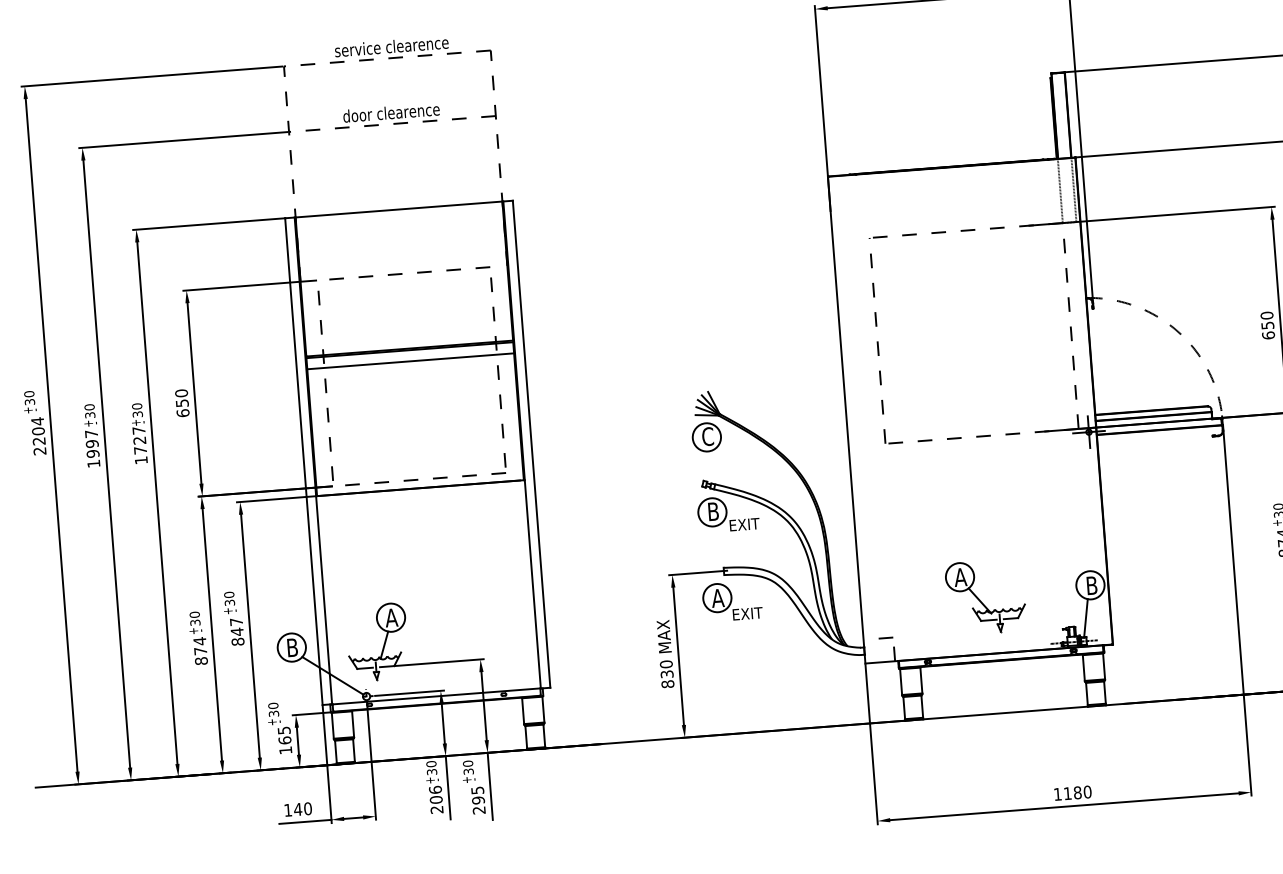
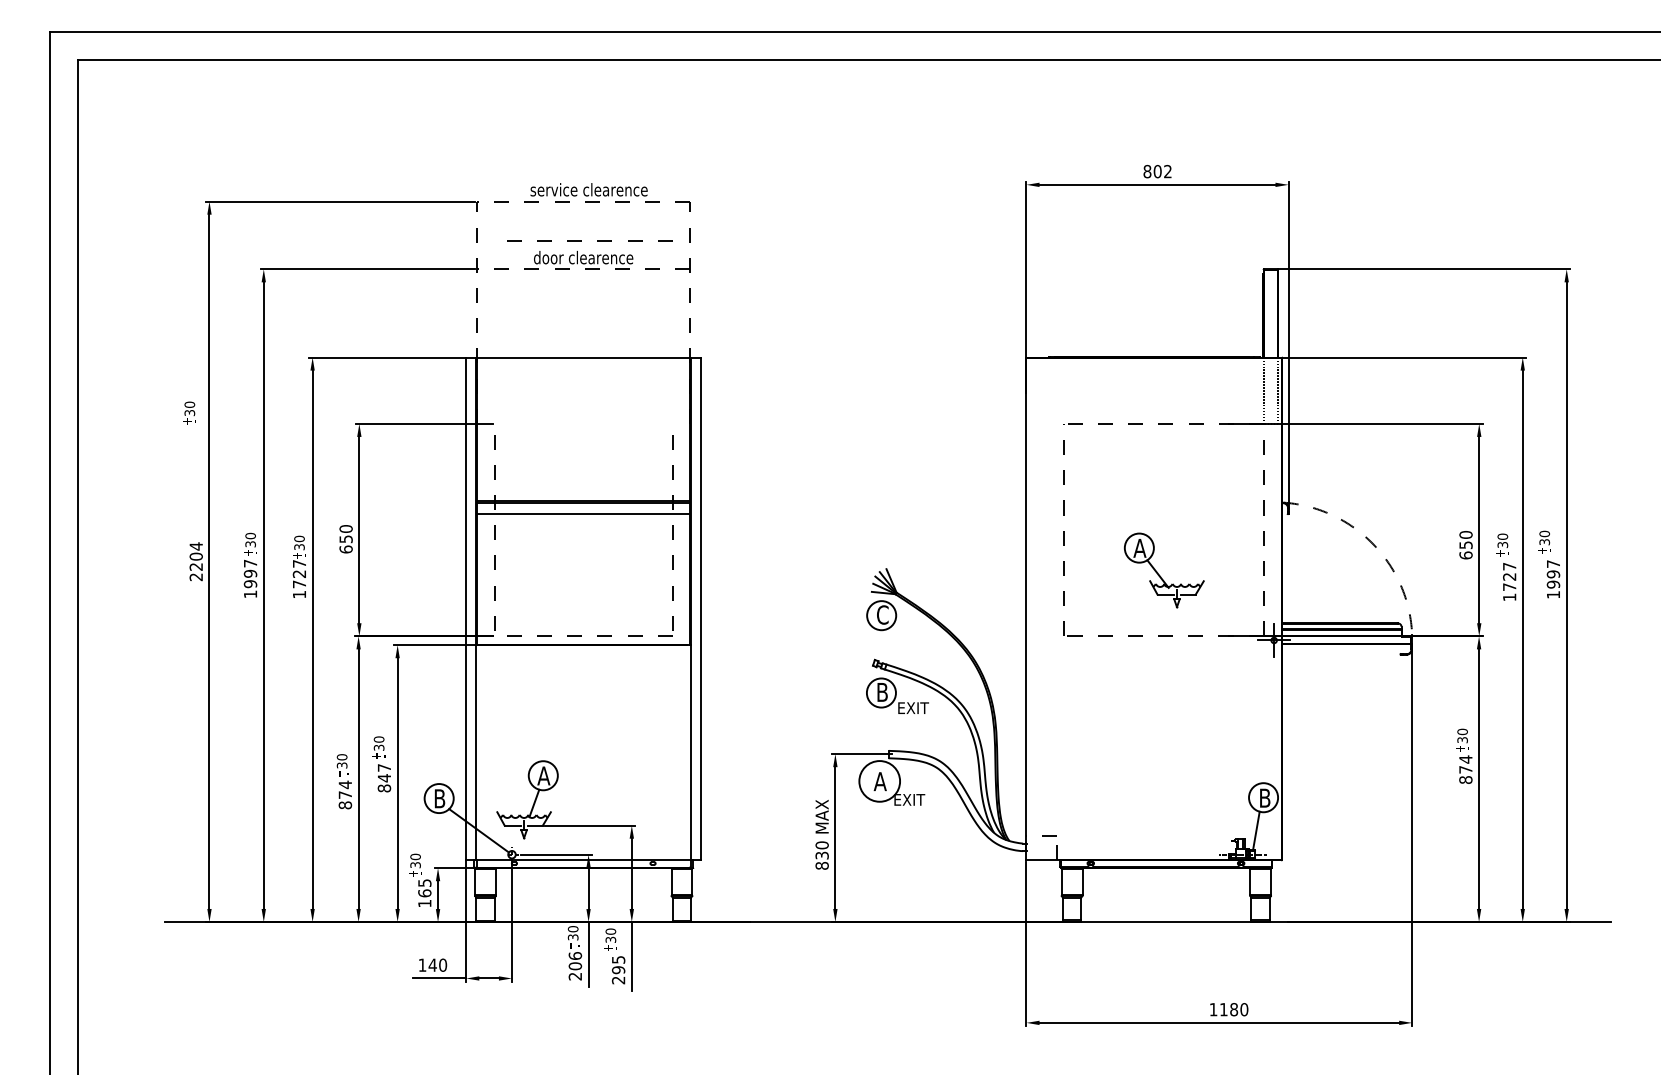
line: (401, 273) -> (581, 240), moved
text: (29, 401) -> (189, 412), moved
circle: (717, 597) -> (879, 780), size x1.4
part: (981, 601) -> (1159, 574), moved

